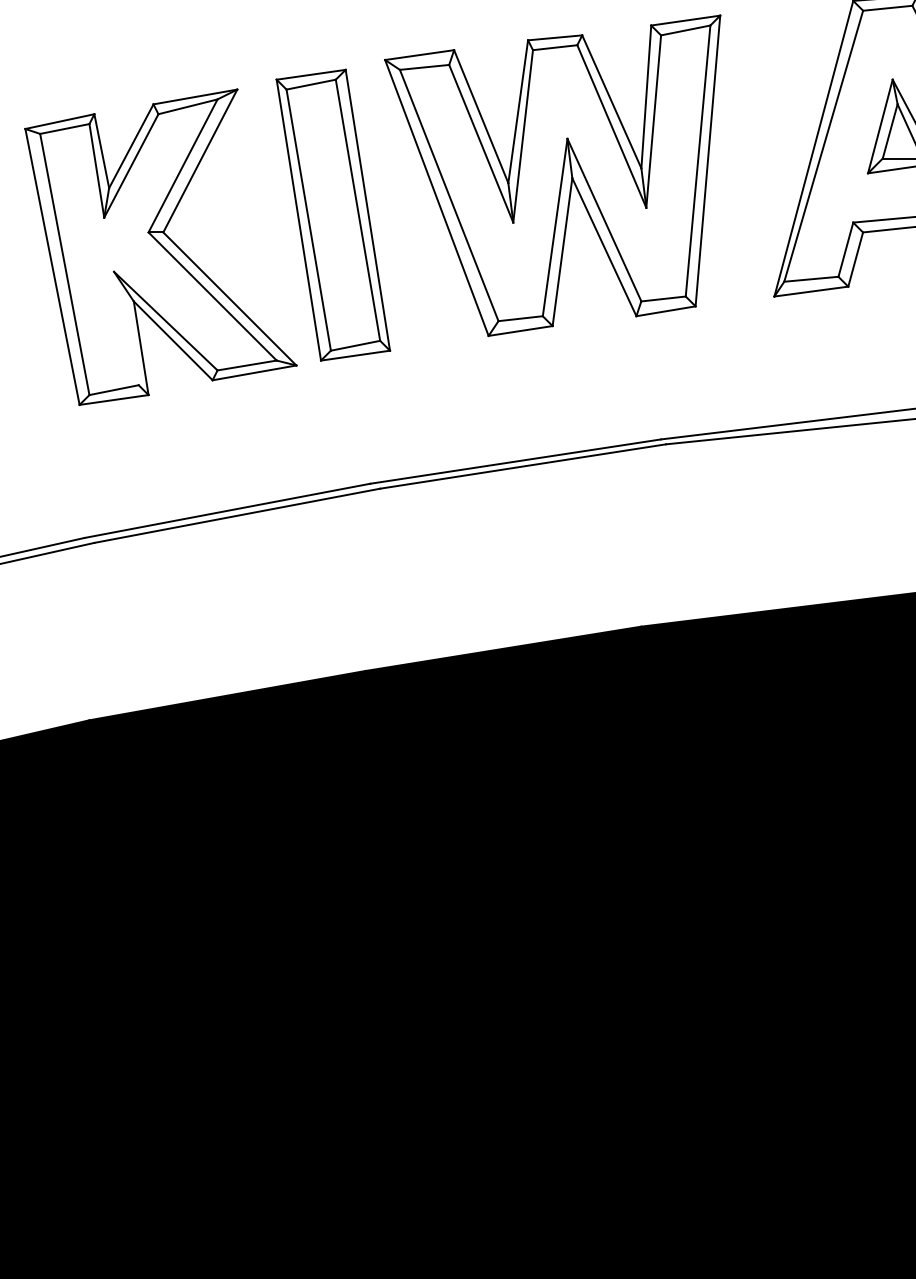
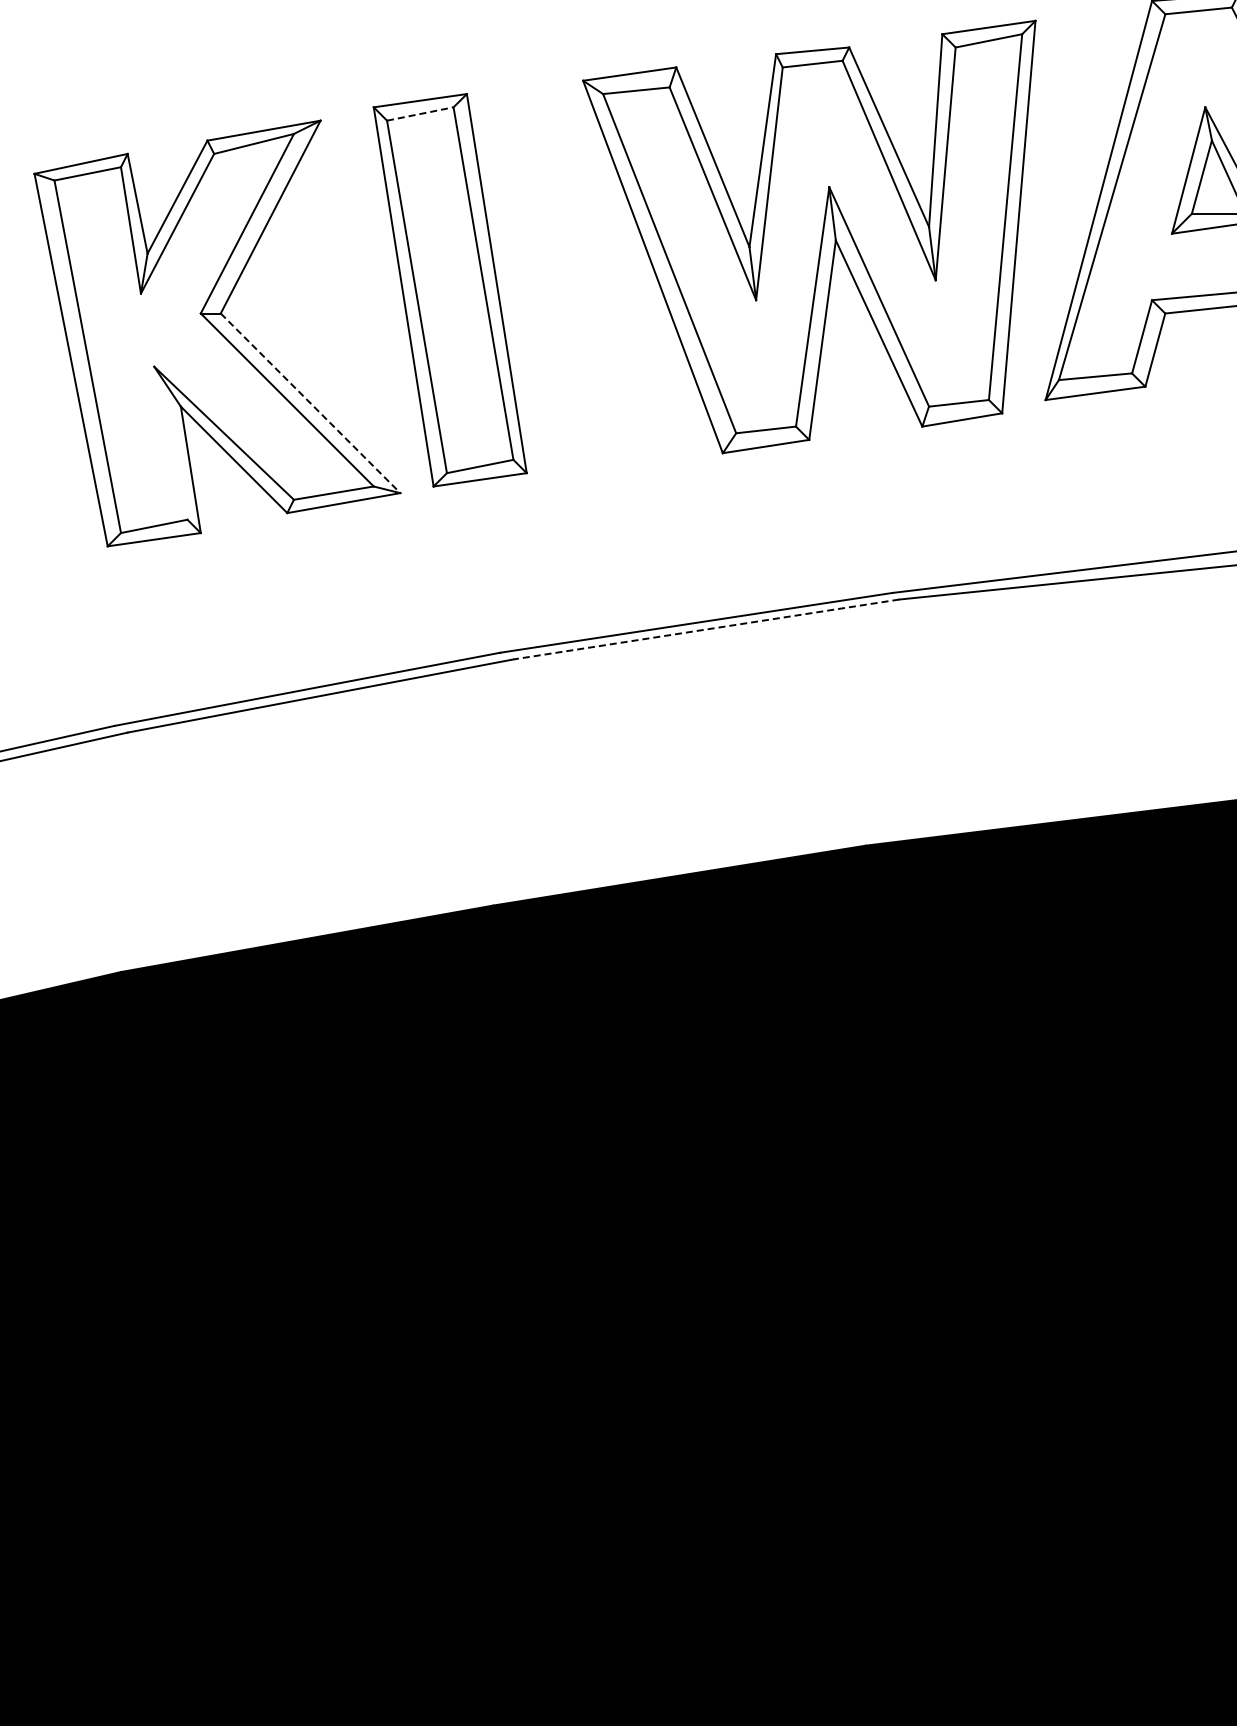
line: (311, 85) -> (420, 114), solid -> dashed
part: (552, 175) -> (809, 236), moved
line: (229, 299) -> (310, 403), solid -> dashed
line: (522, 466) -> (705, 629), solid -> dashed

